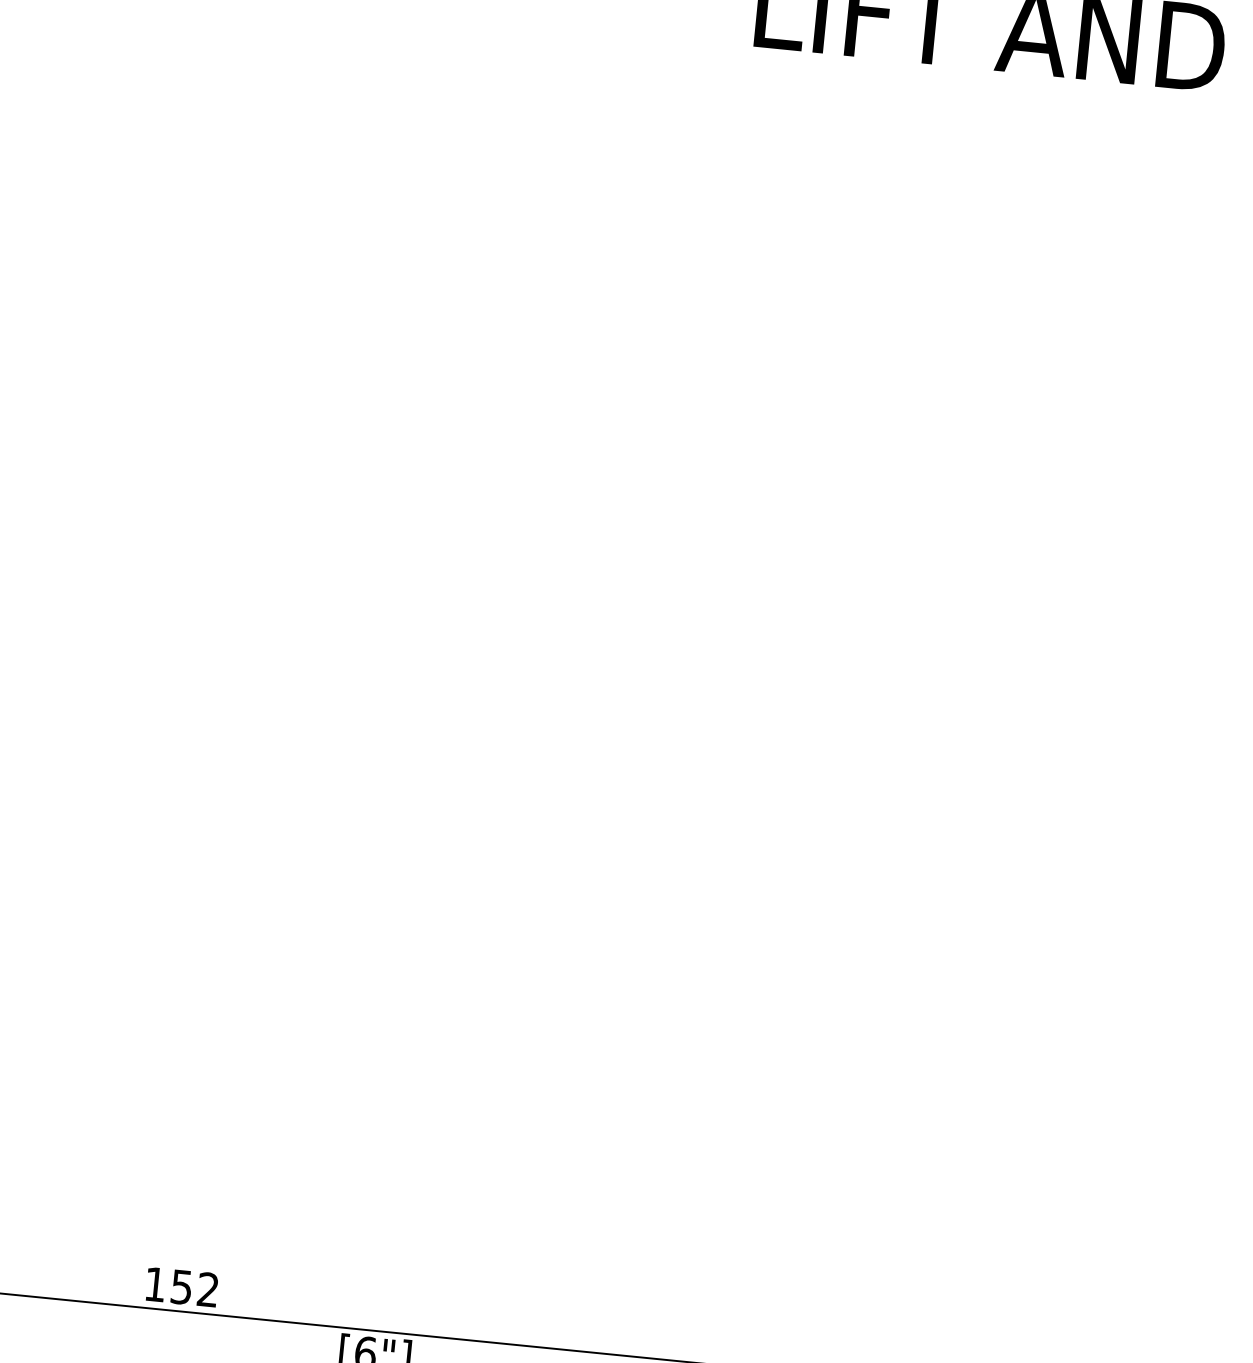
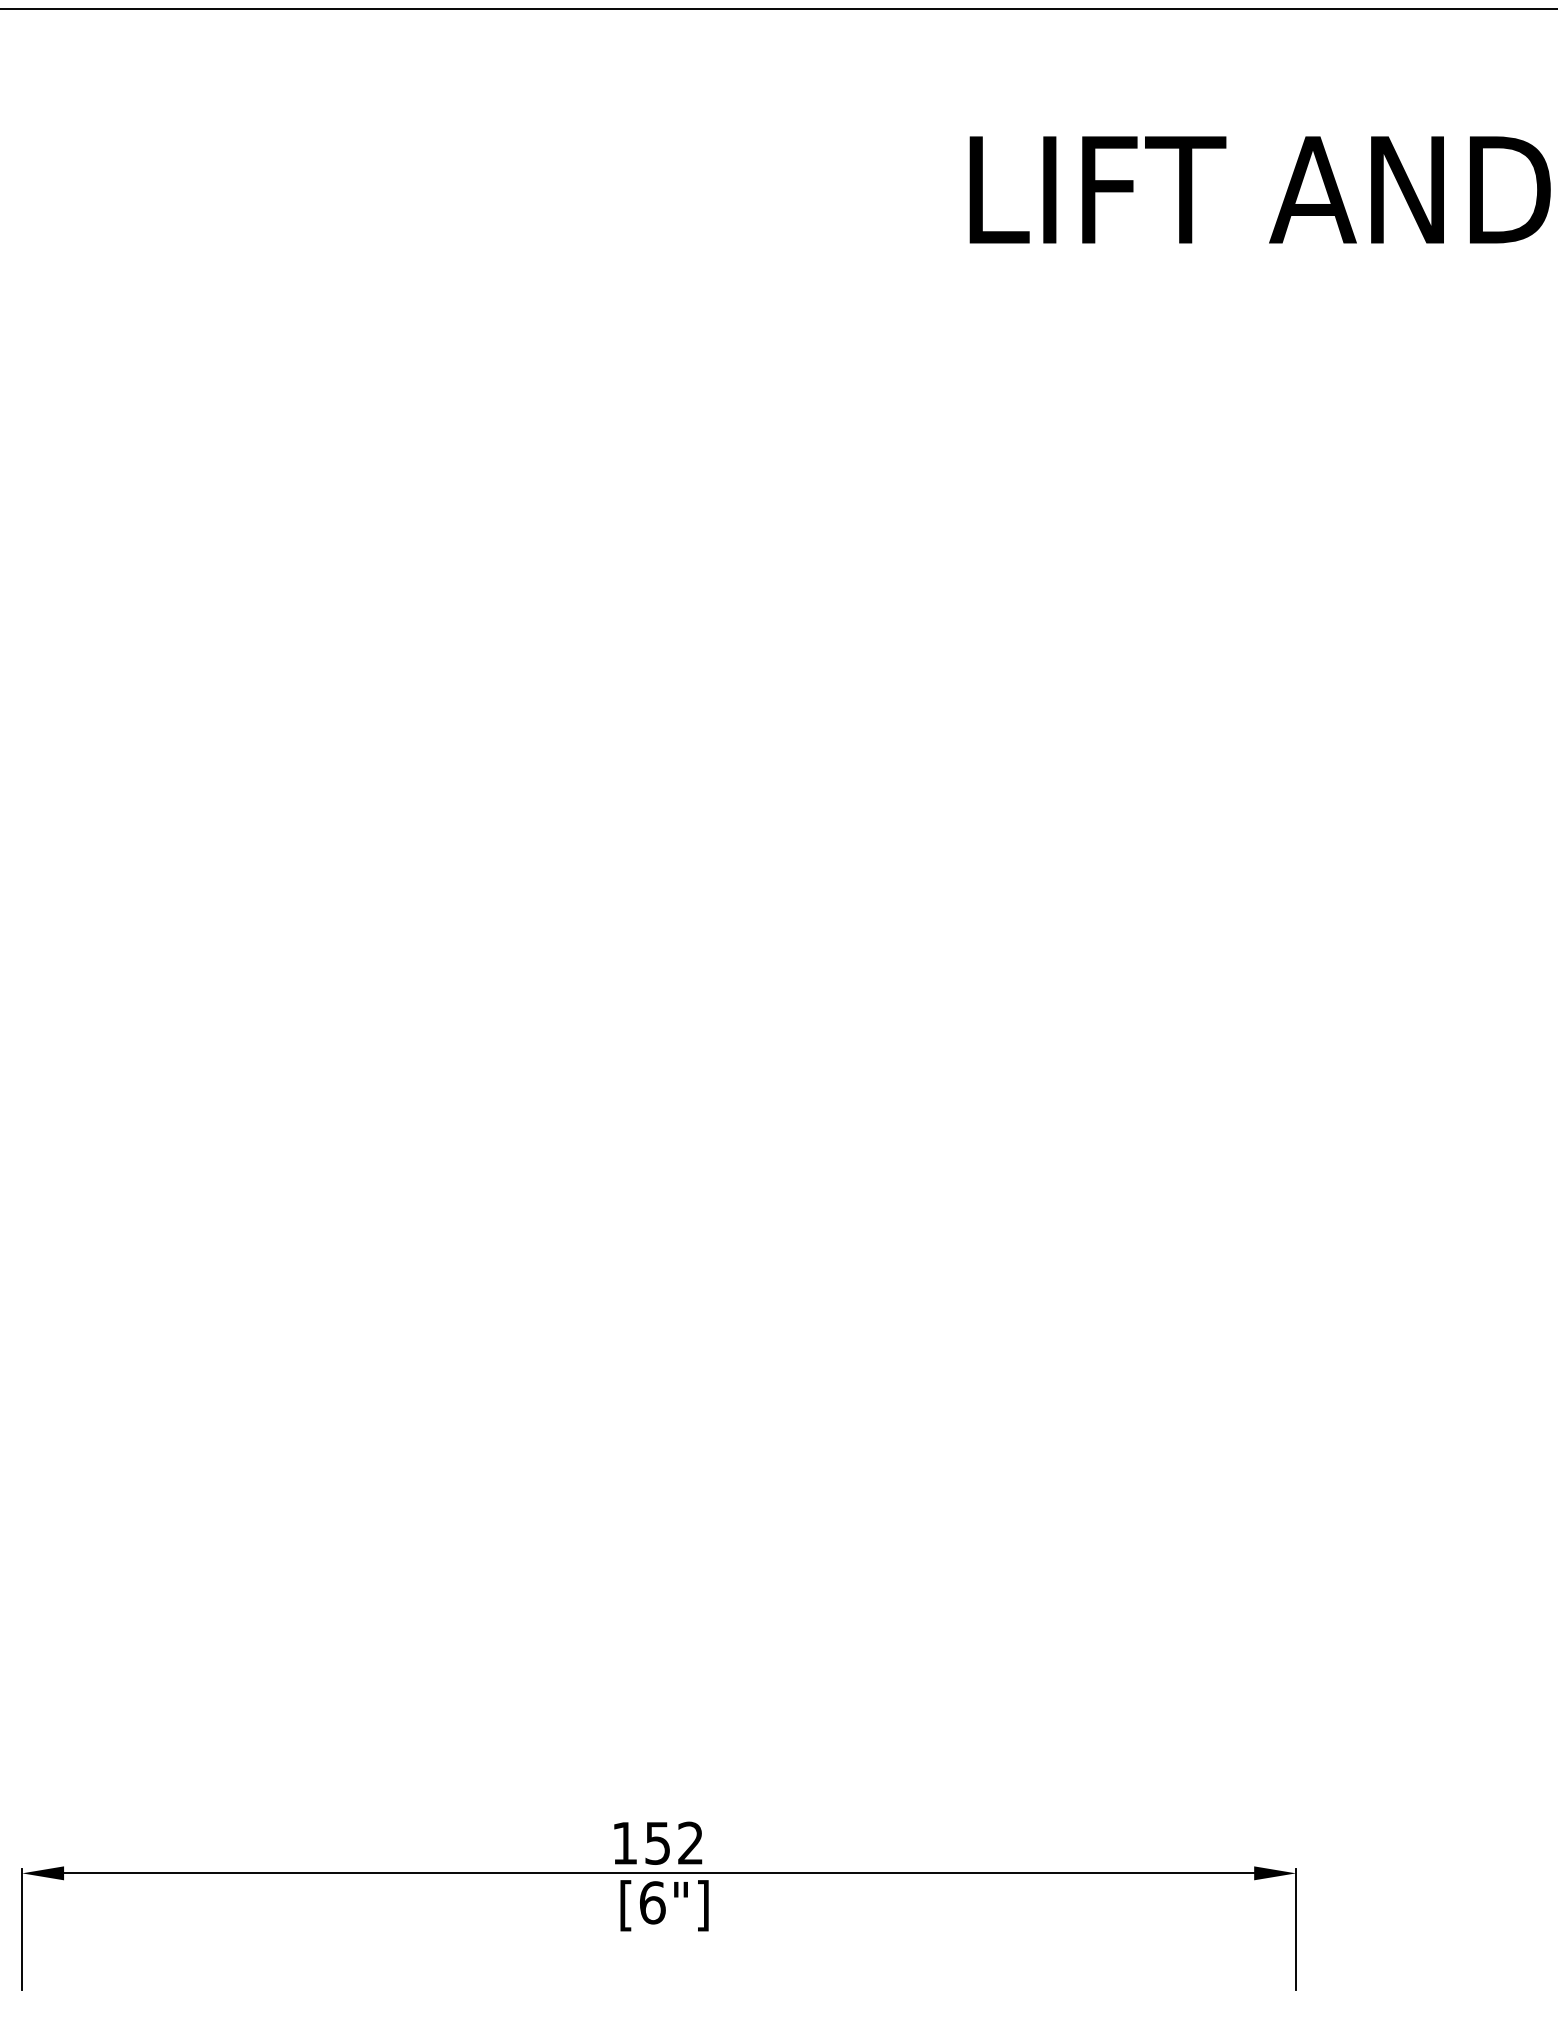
text: (182, 1286) -> (658, 1842), moved

